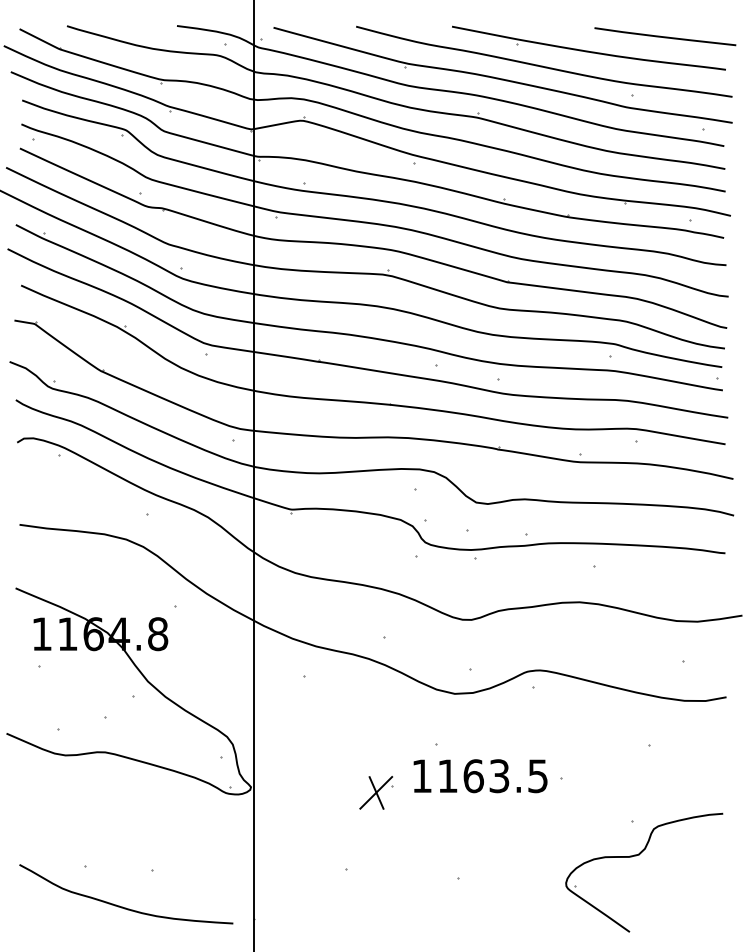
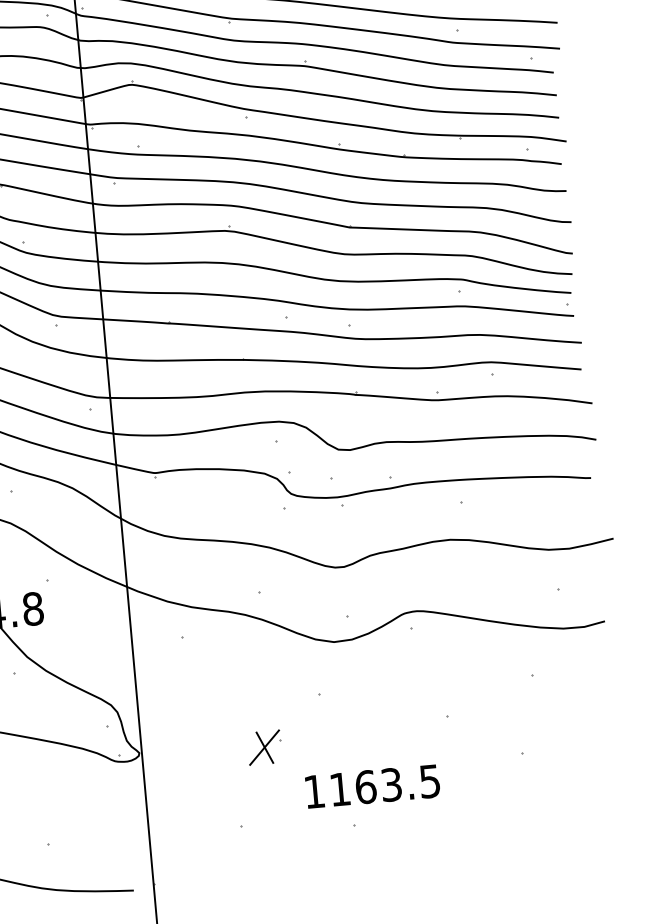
text: (480, 776) -> (372, 786), moved
part: (639, 855) -> (532, 786), removed

